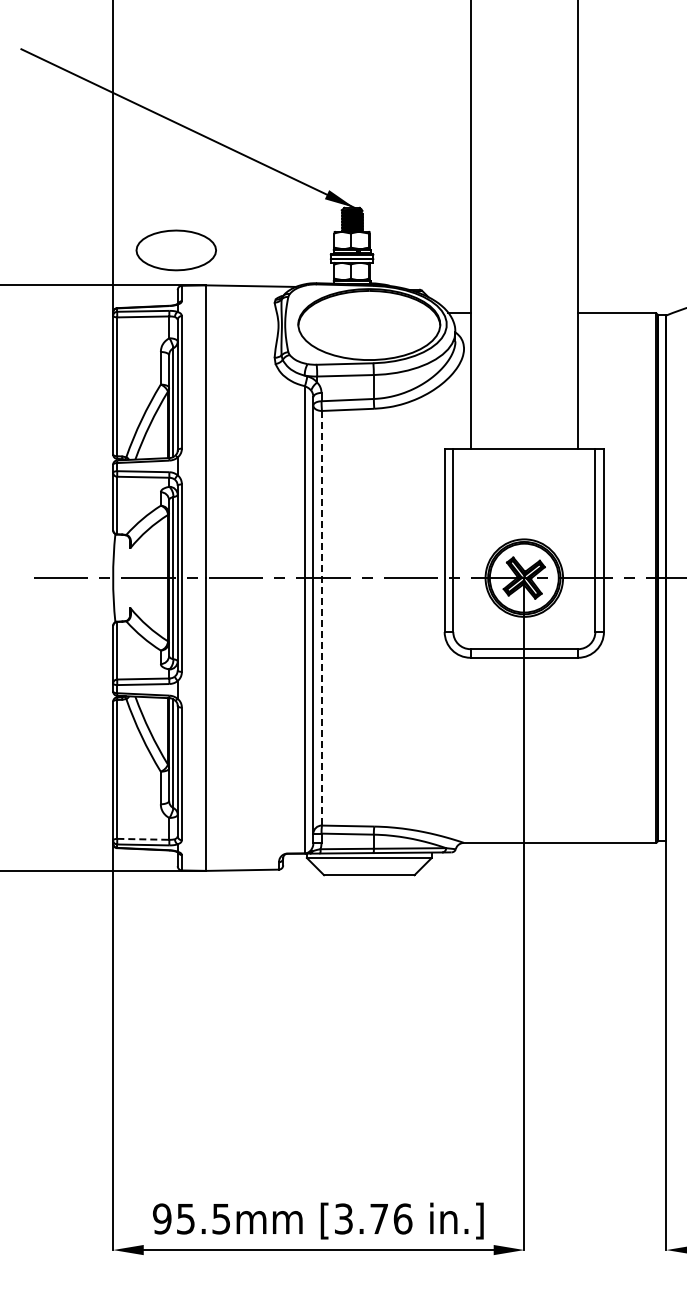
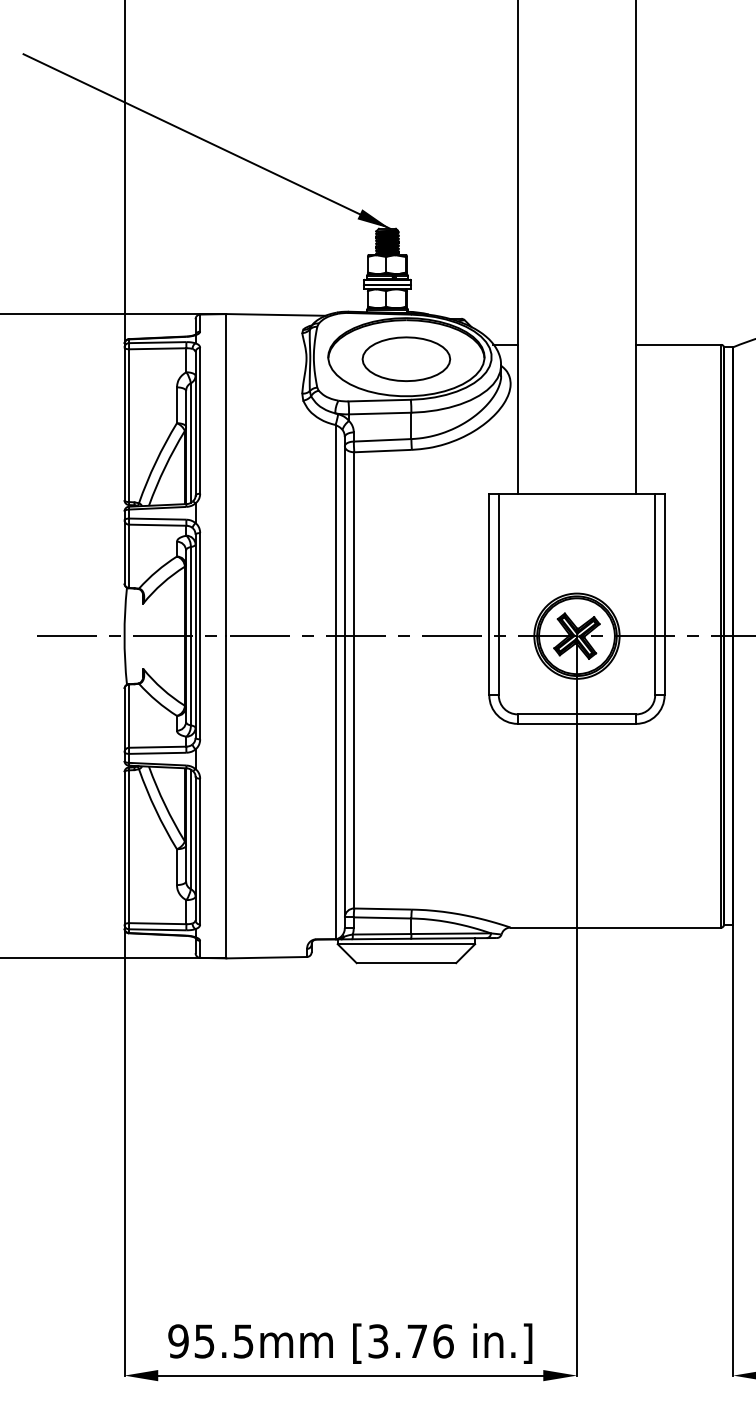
part: (175, 250) -> (405, 359), moved
line: (321, 618) -> (353, 680), dashed -> solid
line: (143, 839) -> (157, 923), dashed -> solid

